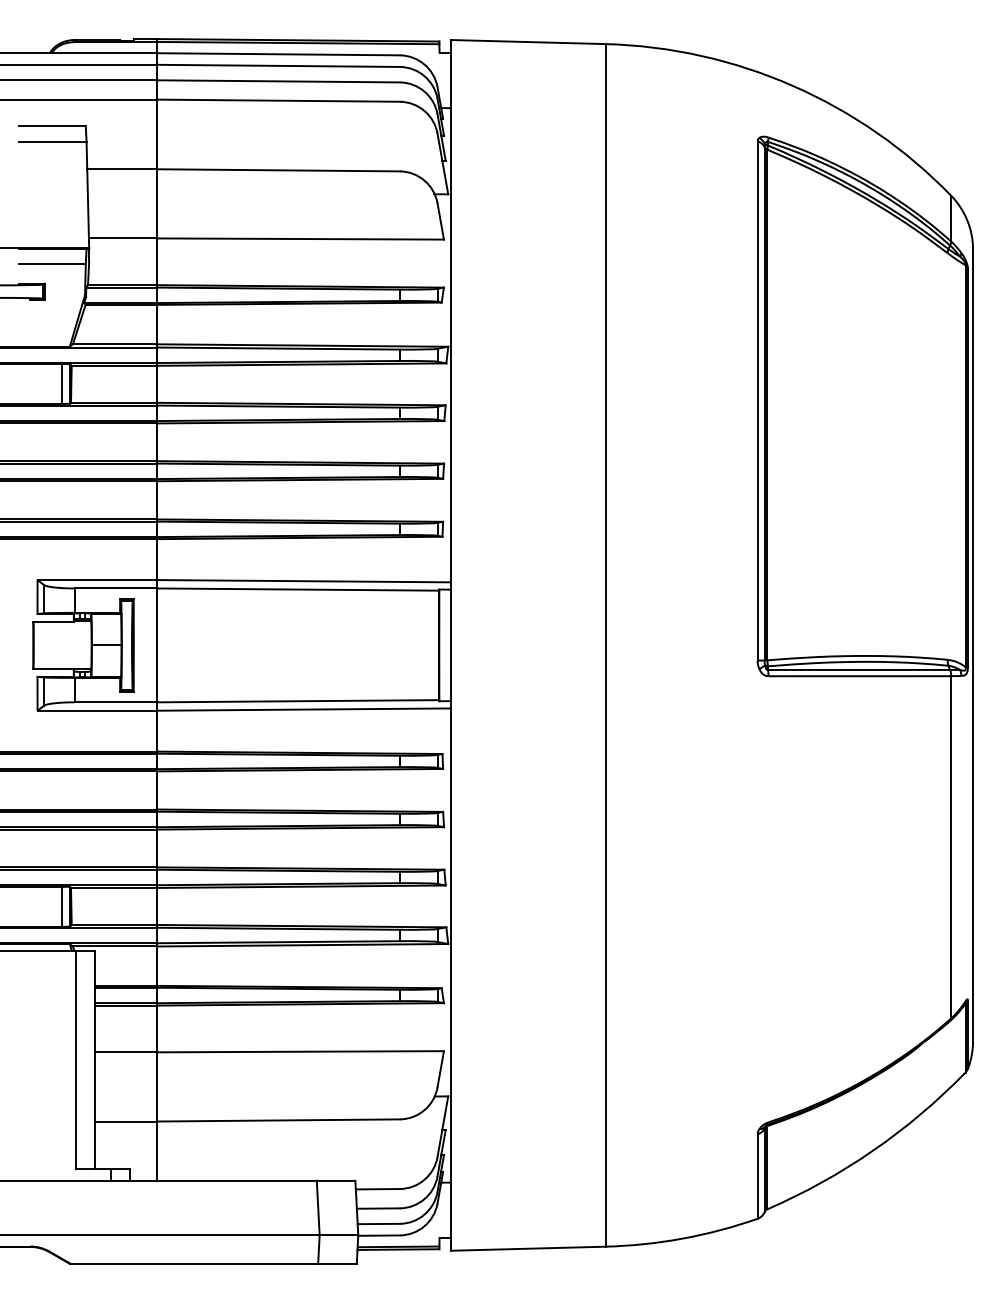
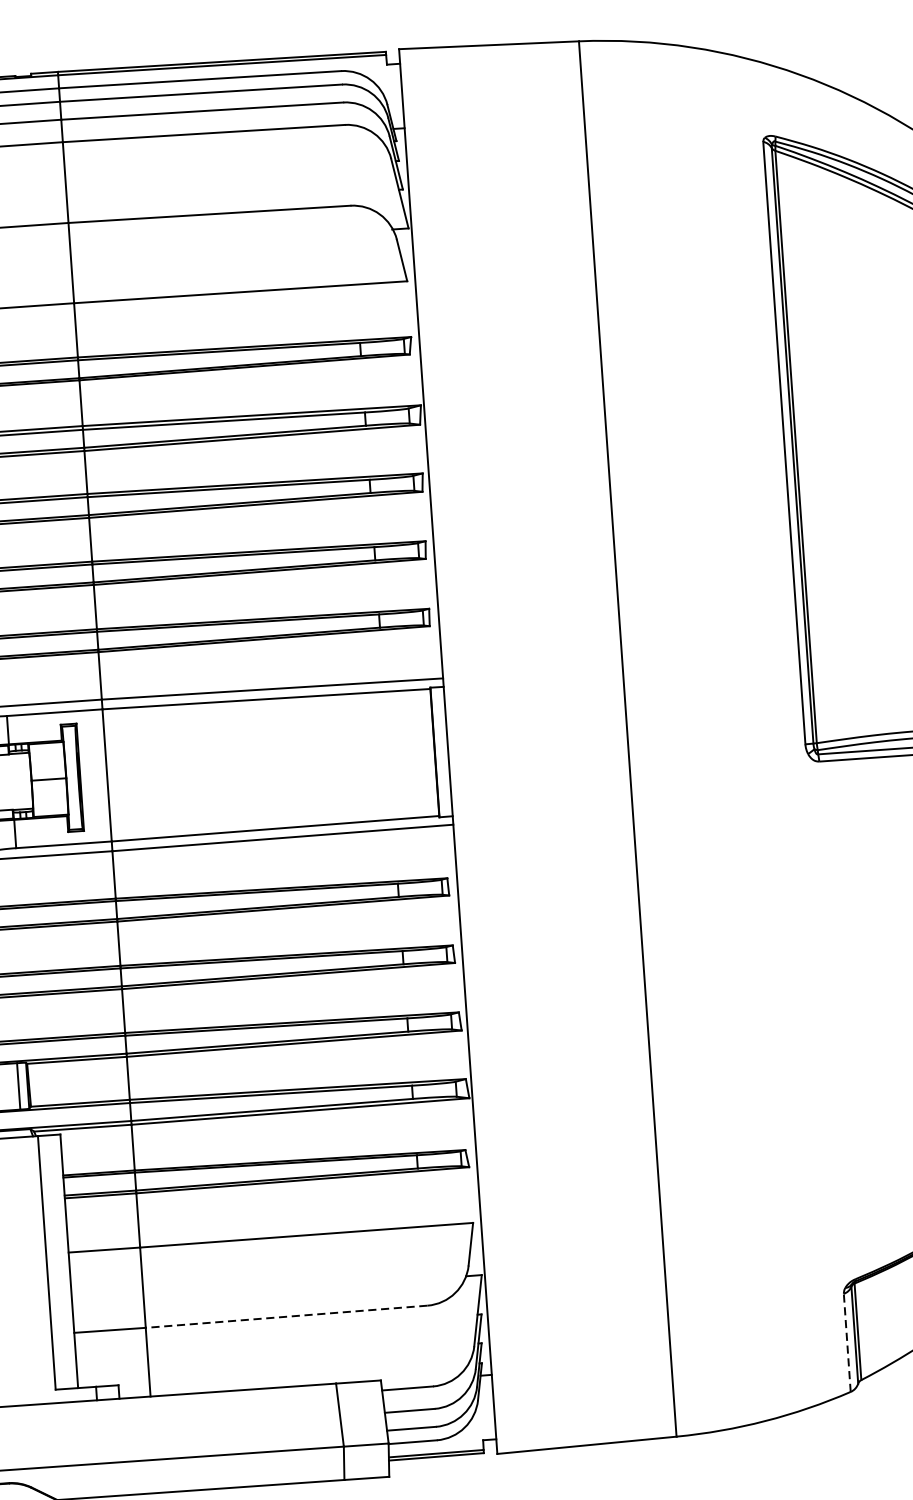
line: (277, 1120) -> (285, 1316), solid -> dashed
line: (757, 1175) -> (847, 1341), solid -> dashed

